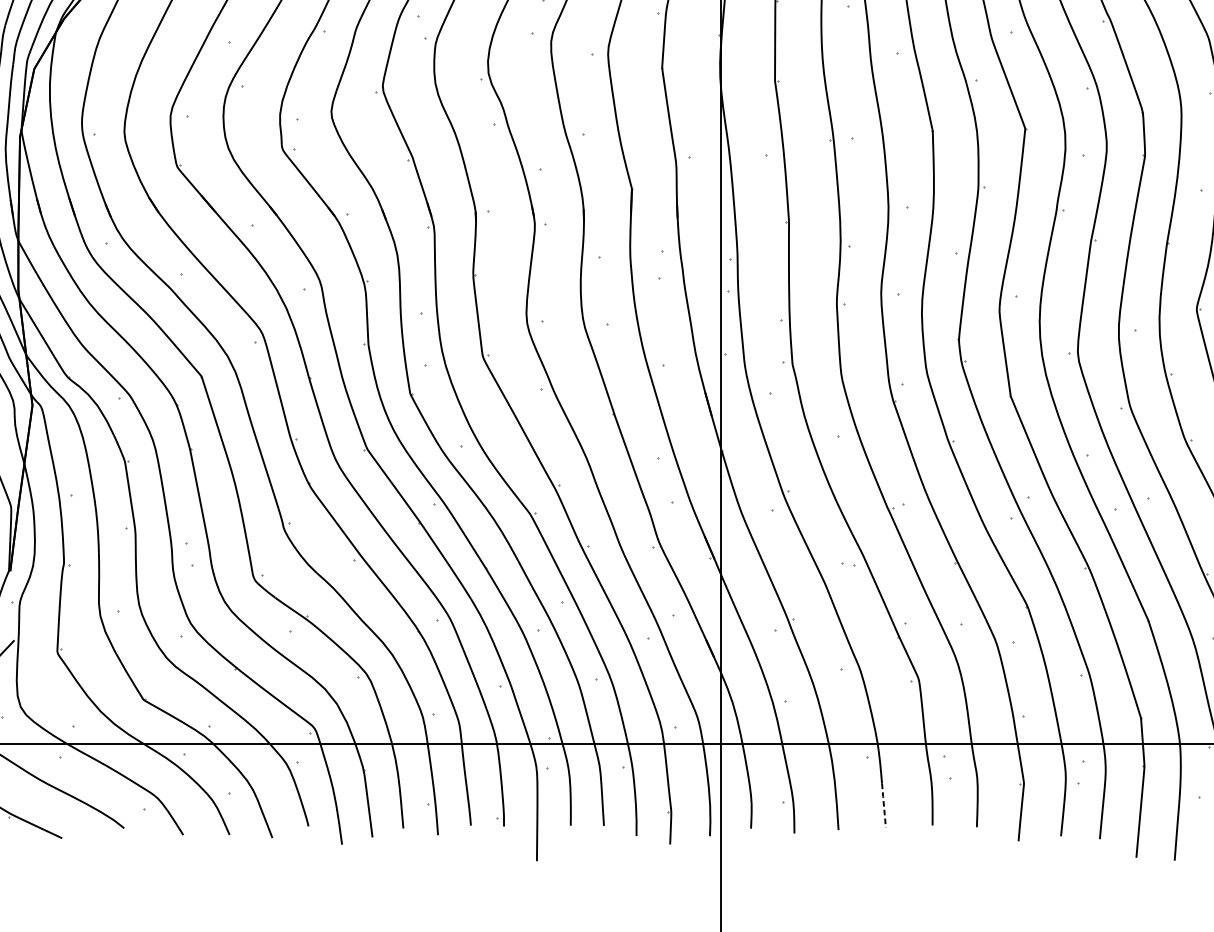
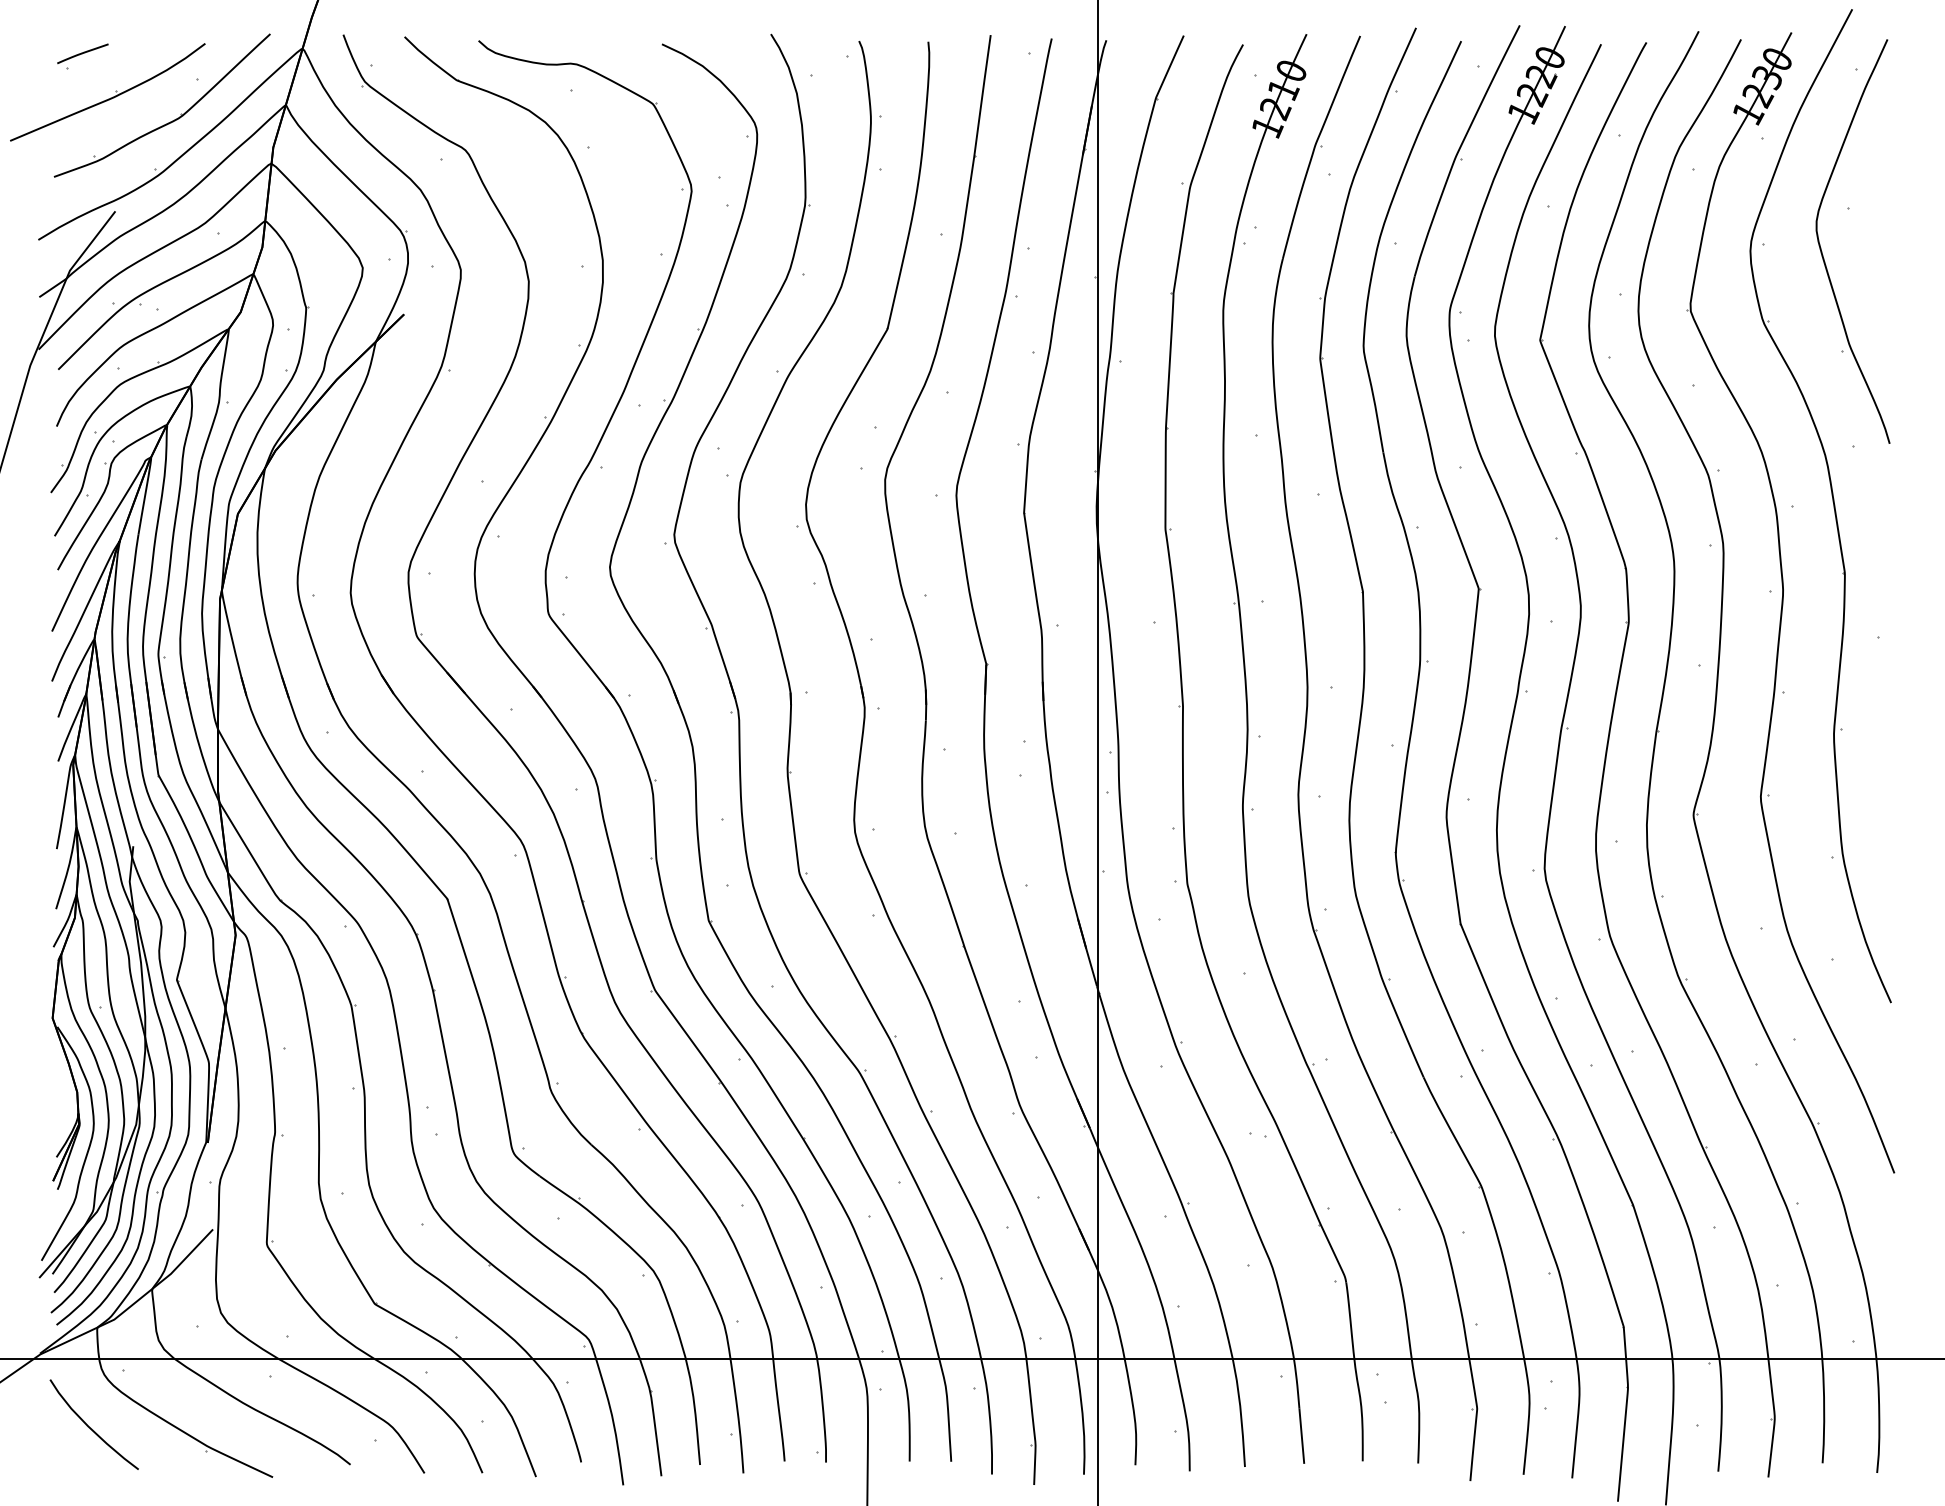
line: (883, 805) -> (1301, 1436), dashed -> solid

